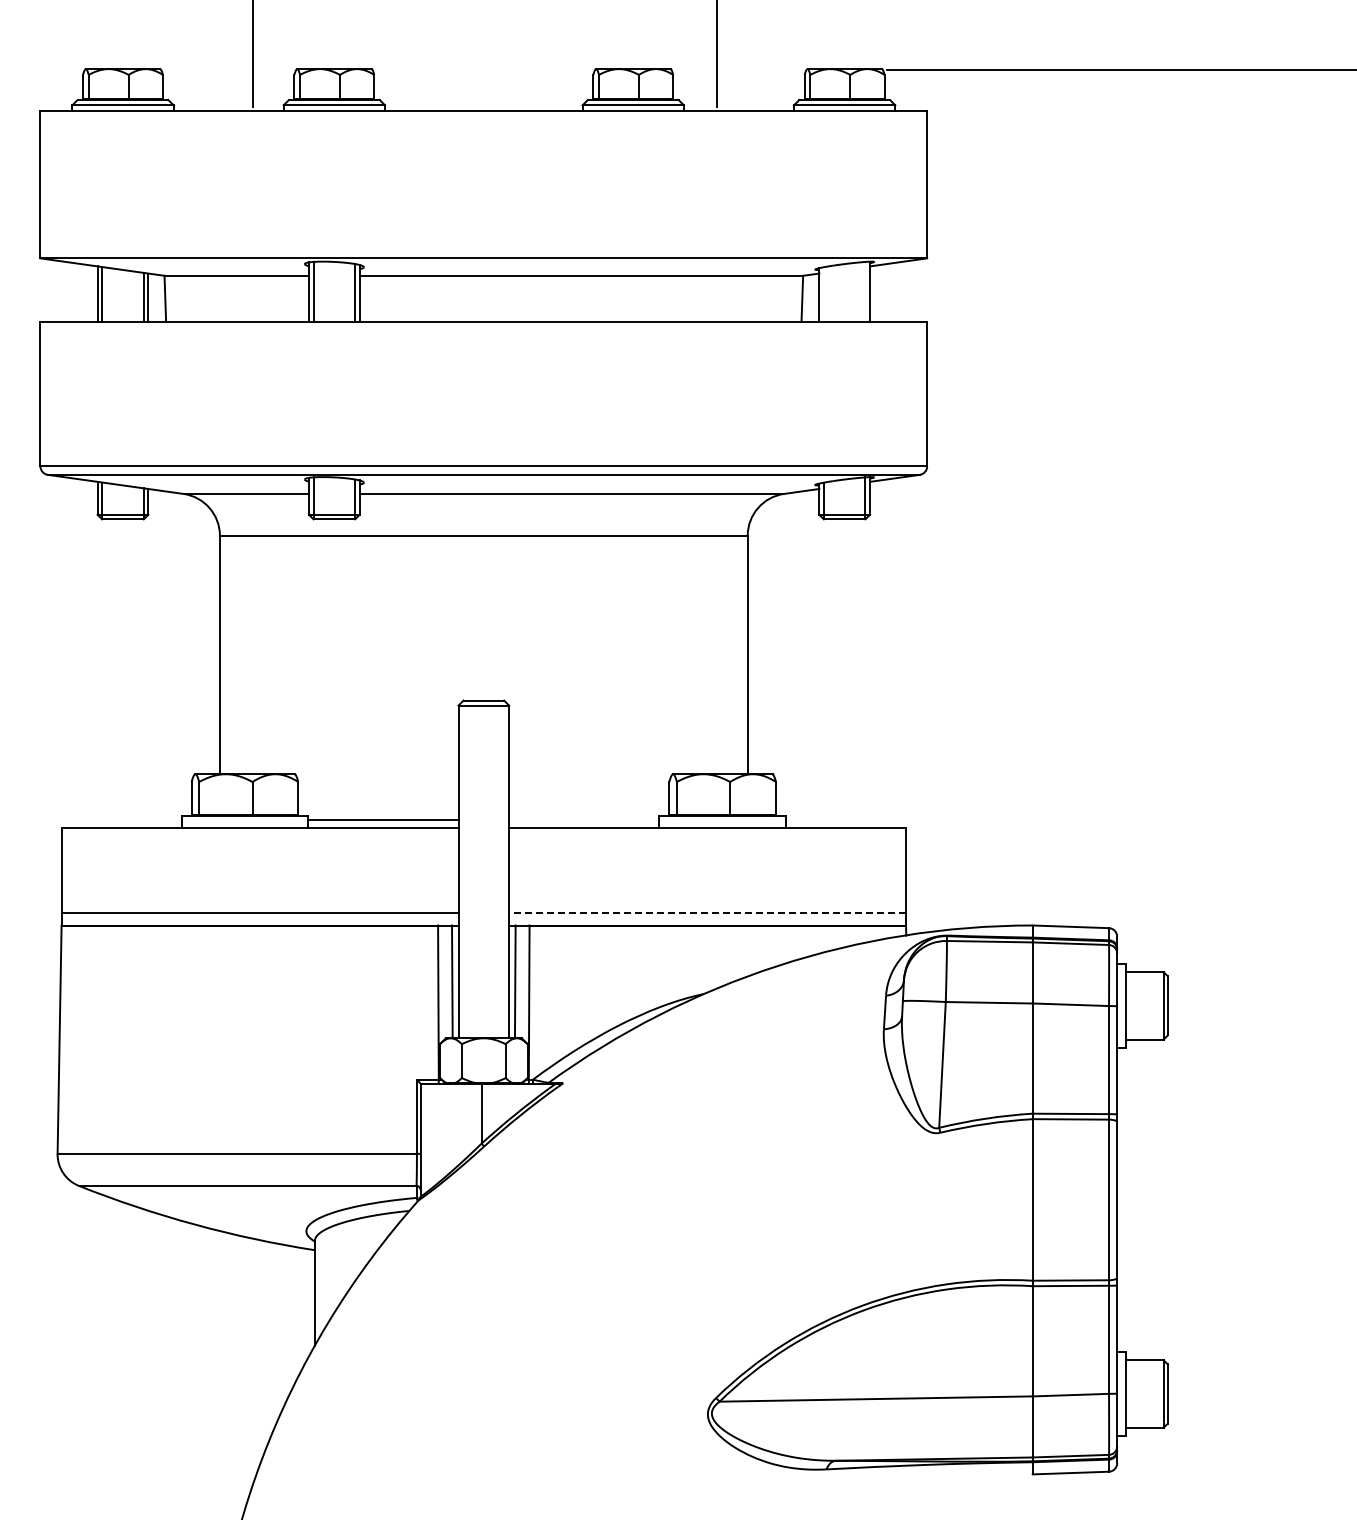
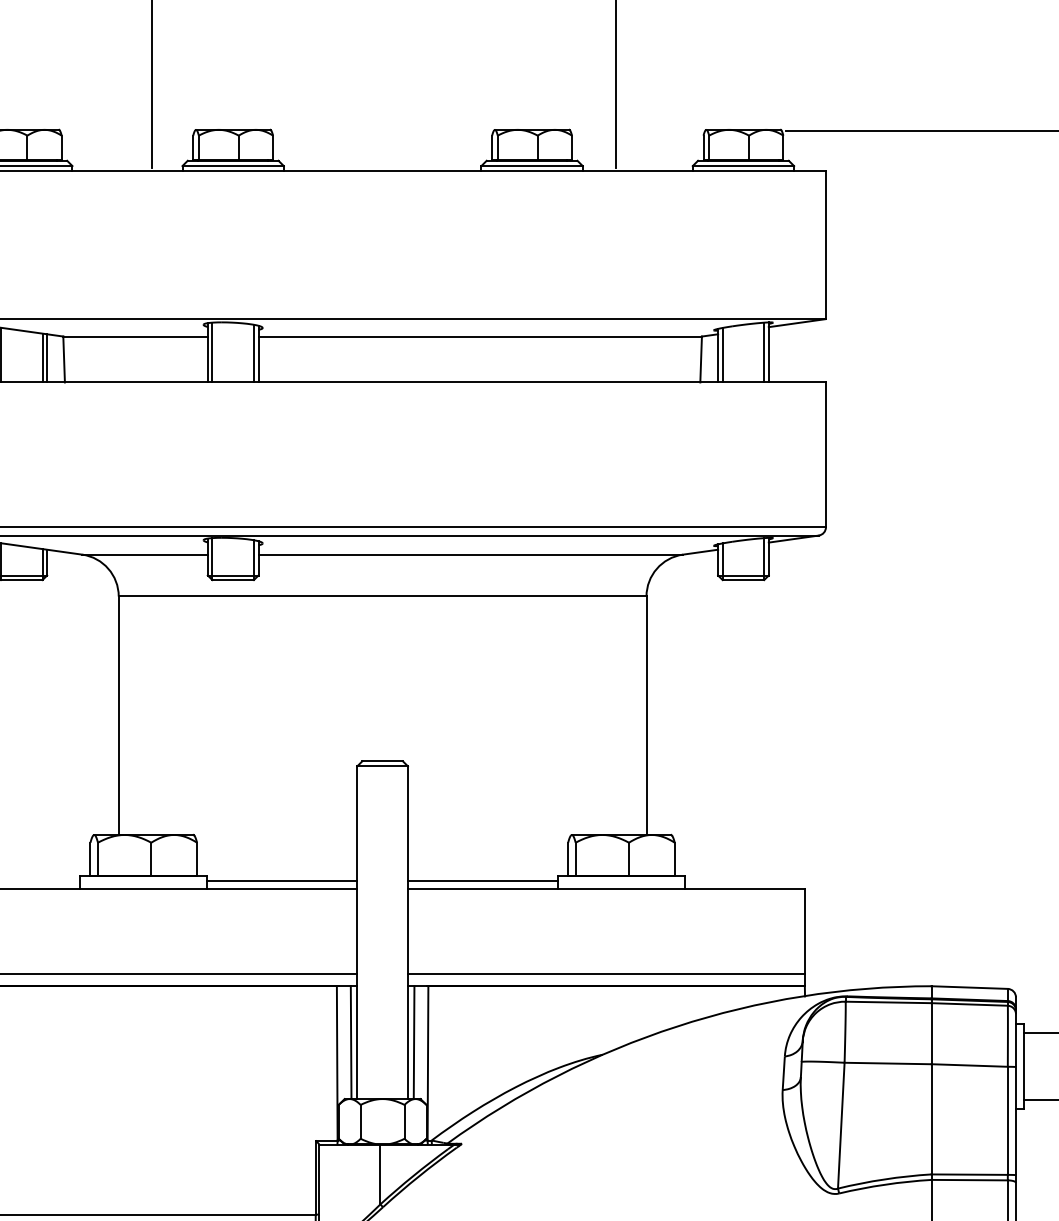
line: (865, 291) -> (764, 352), added
line: (823, 294) -> (722, 355), added
line: (584, 819) -> (483, 880), added
line: (707, 912) -> (606, 973), dashed -> solid

